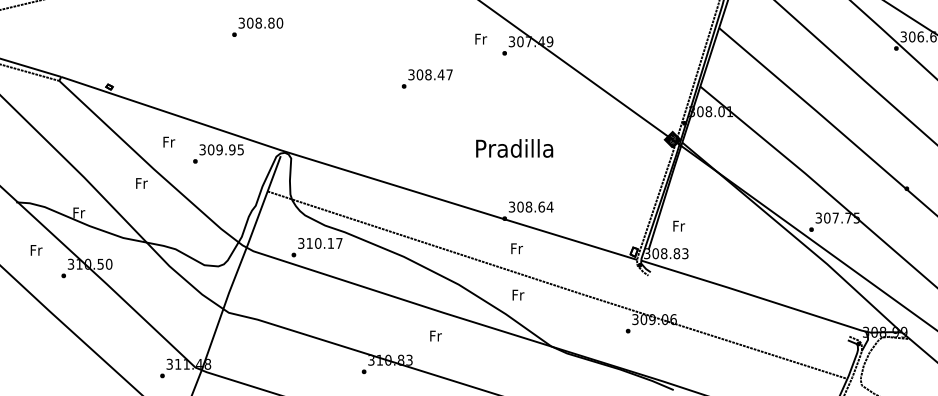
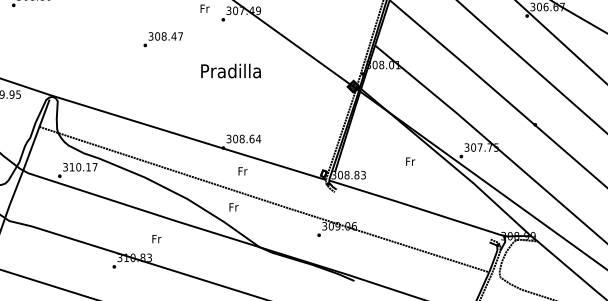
text: (514, 148) -> (230, 71), moved
text: (679, 225) -> (410, 161), moved
text: (516, 248) -> (242, 171), moved
text: (435, 335) -> (156, 238), moved

